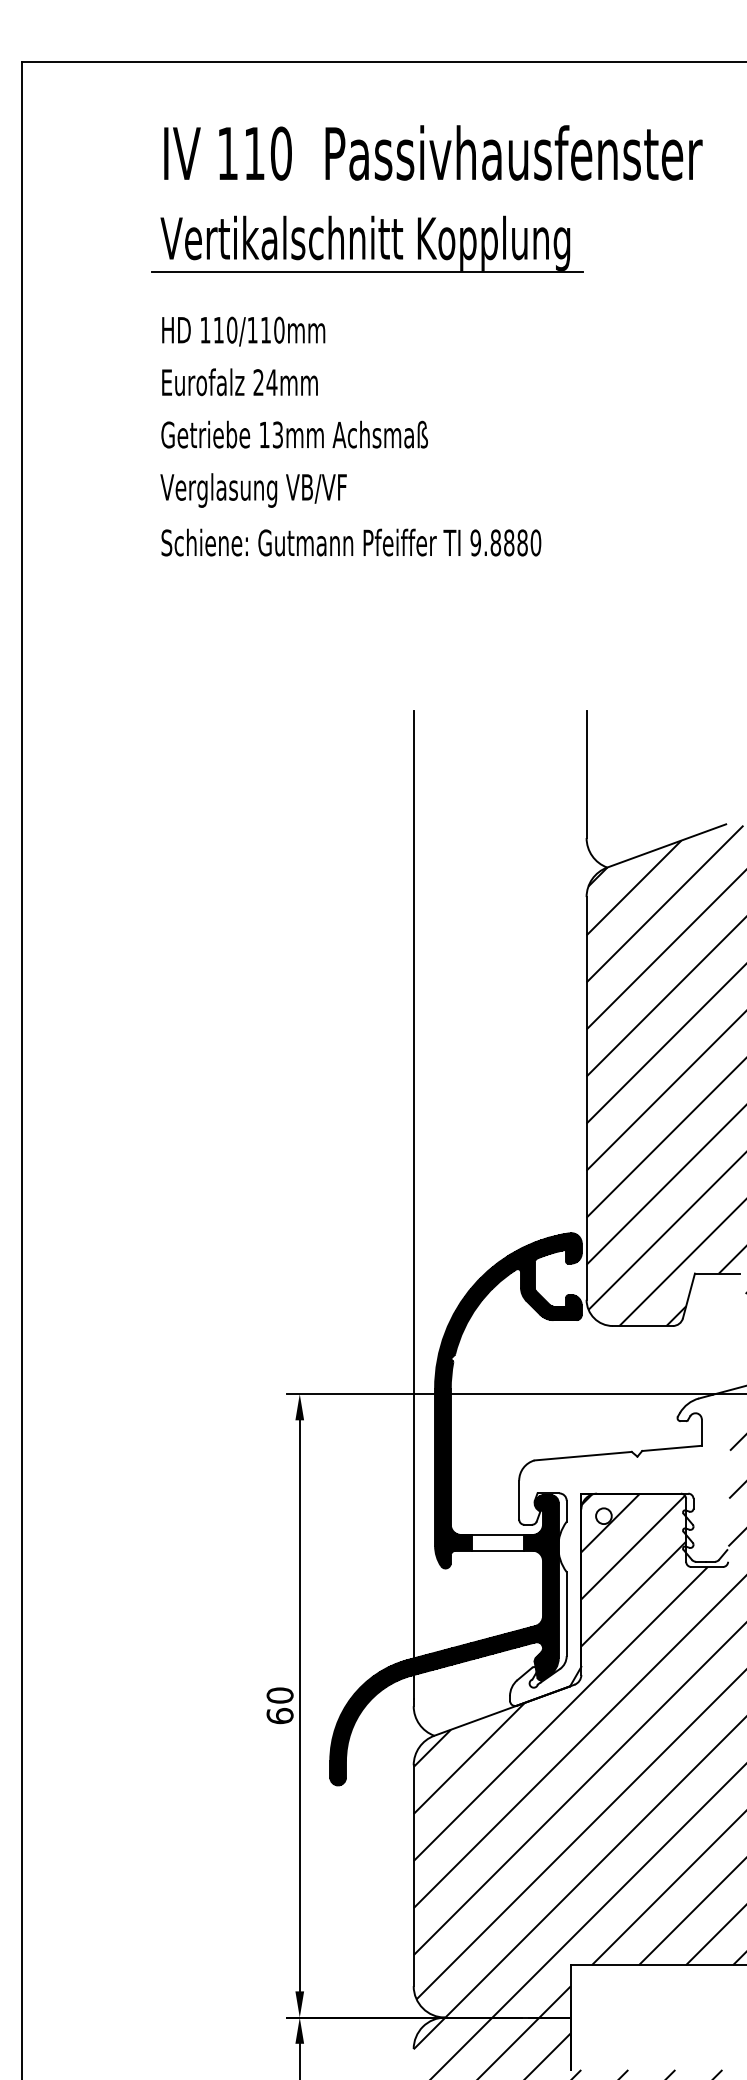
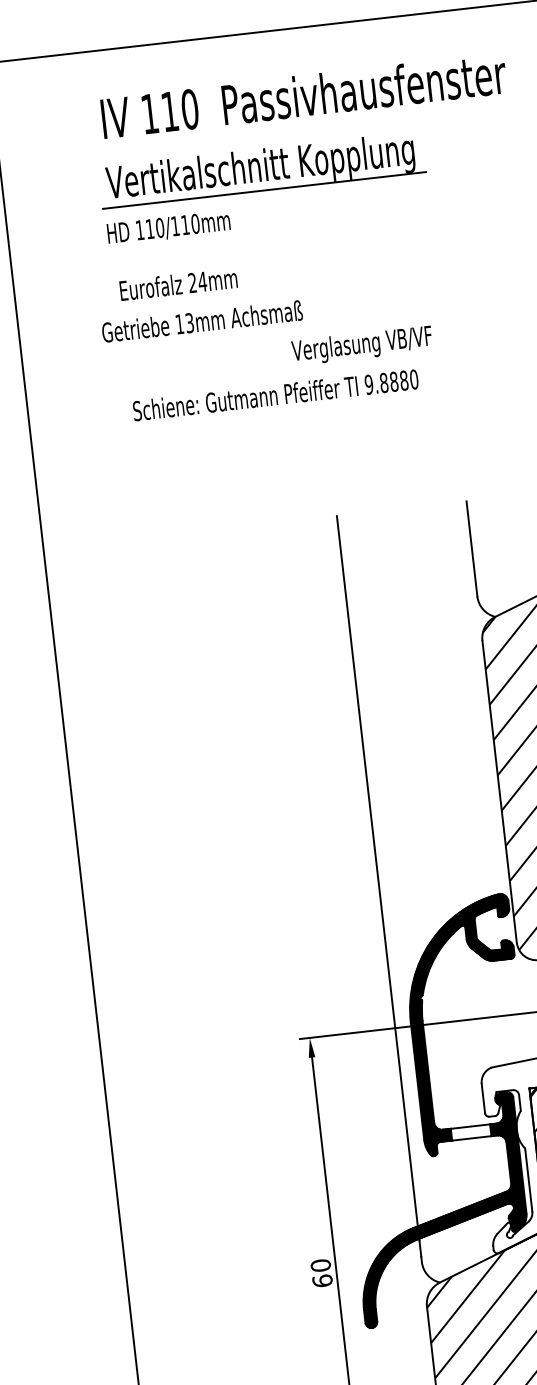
text: (243, 331) -> (168, 227), moved
text: (294, 434) -> (202, 321), moved
text: (253, 490) -> (362, 345), moved

